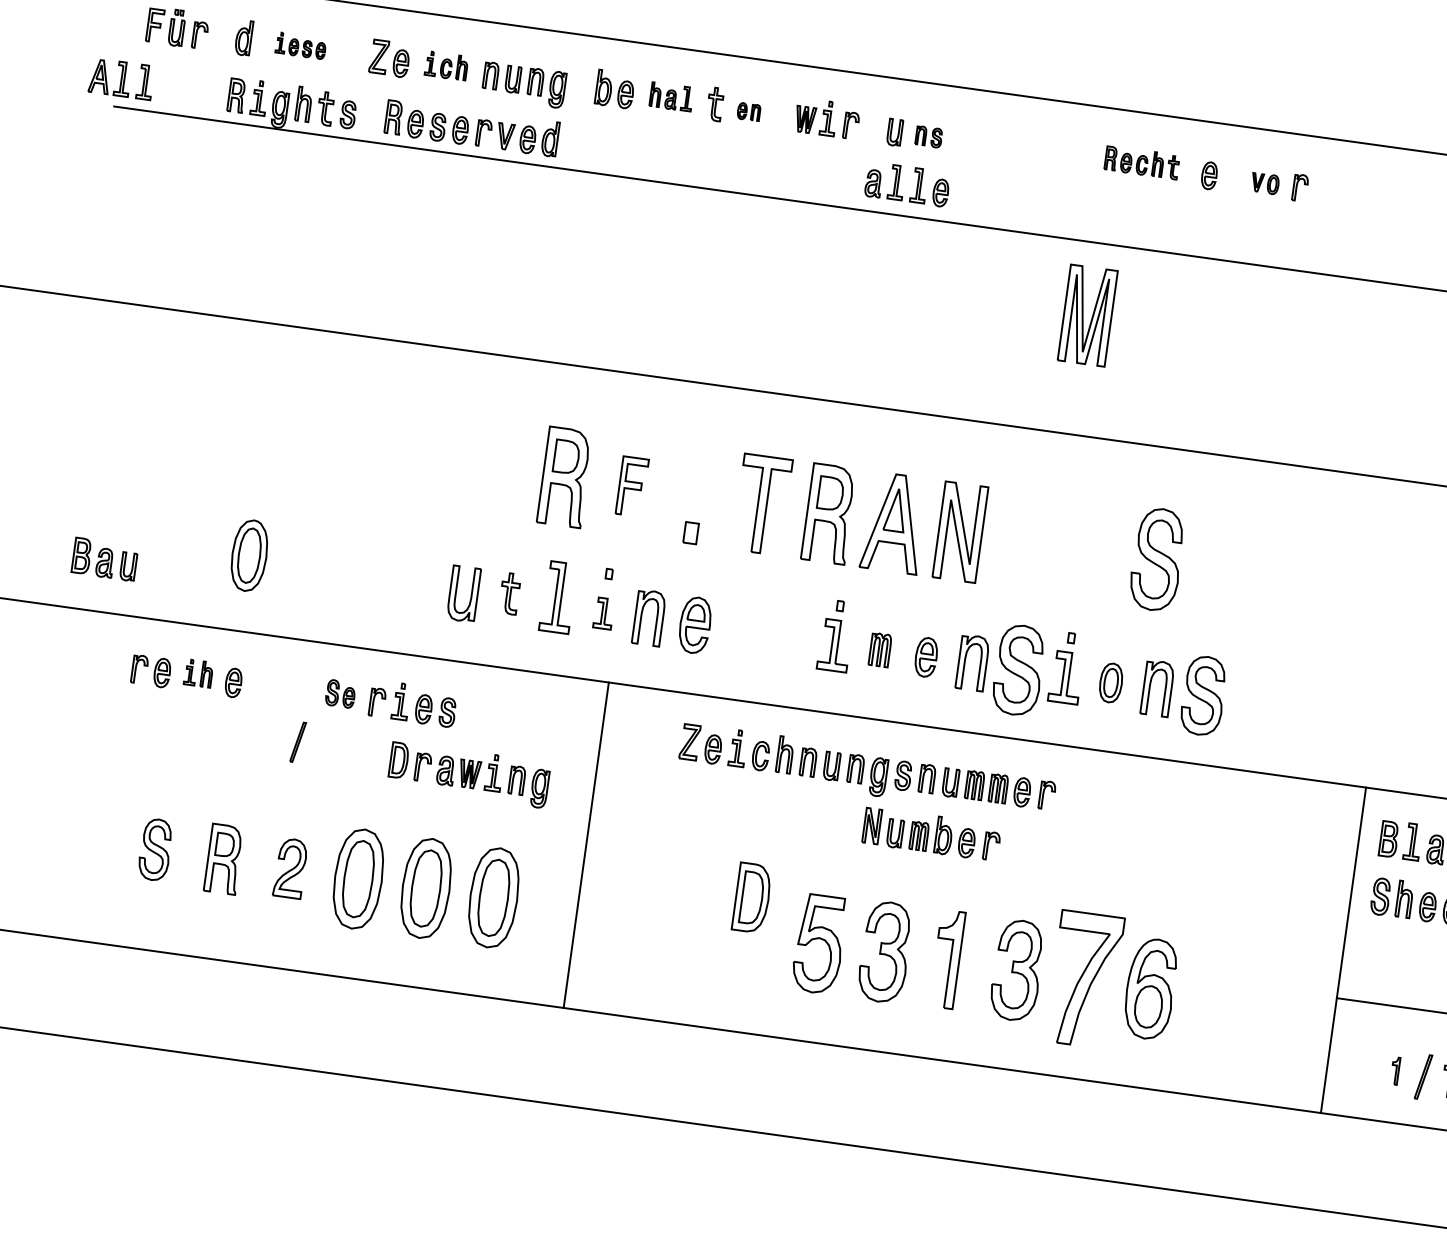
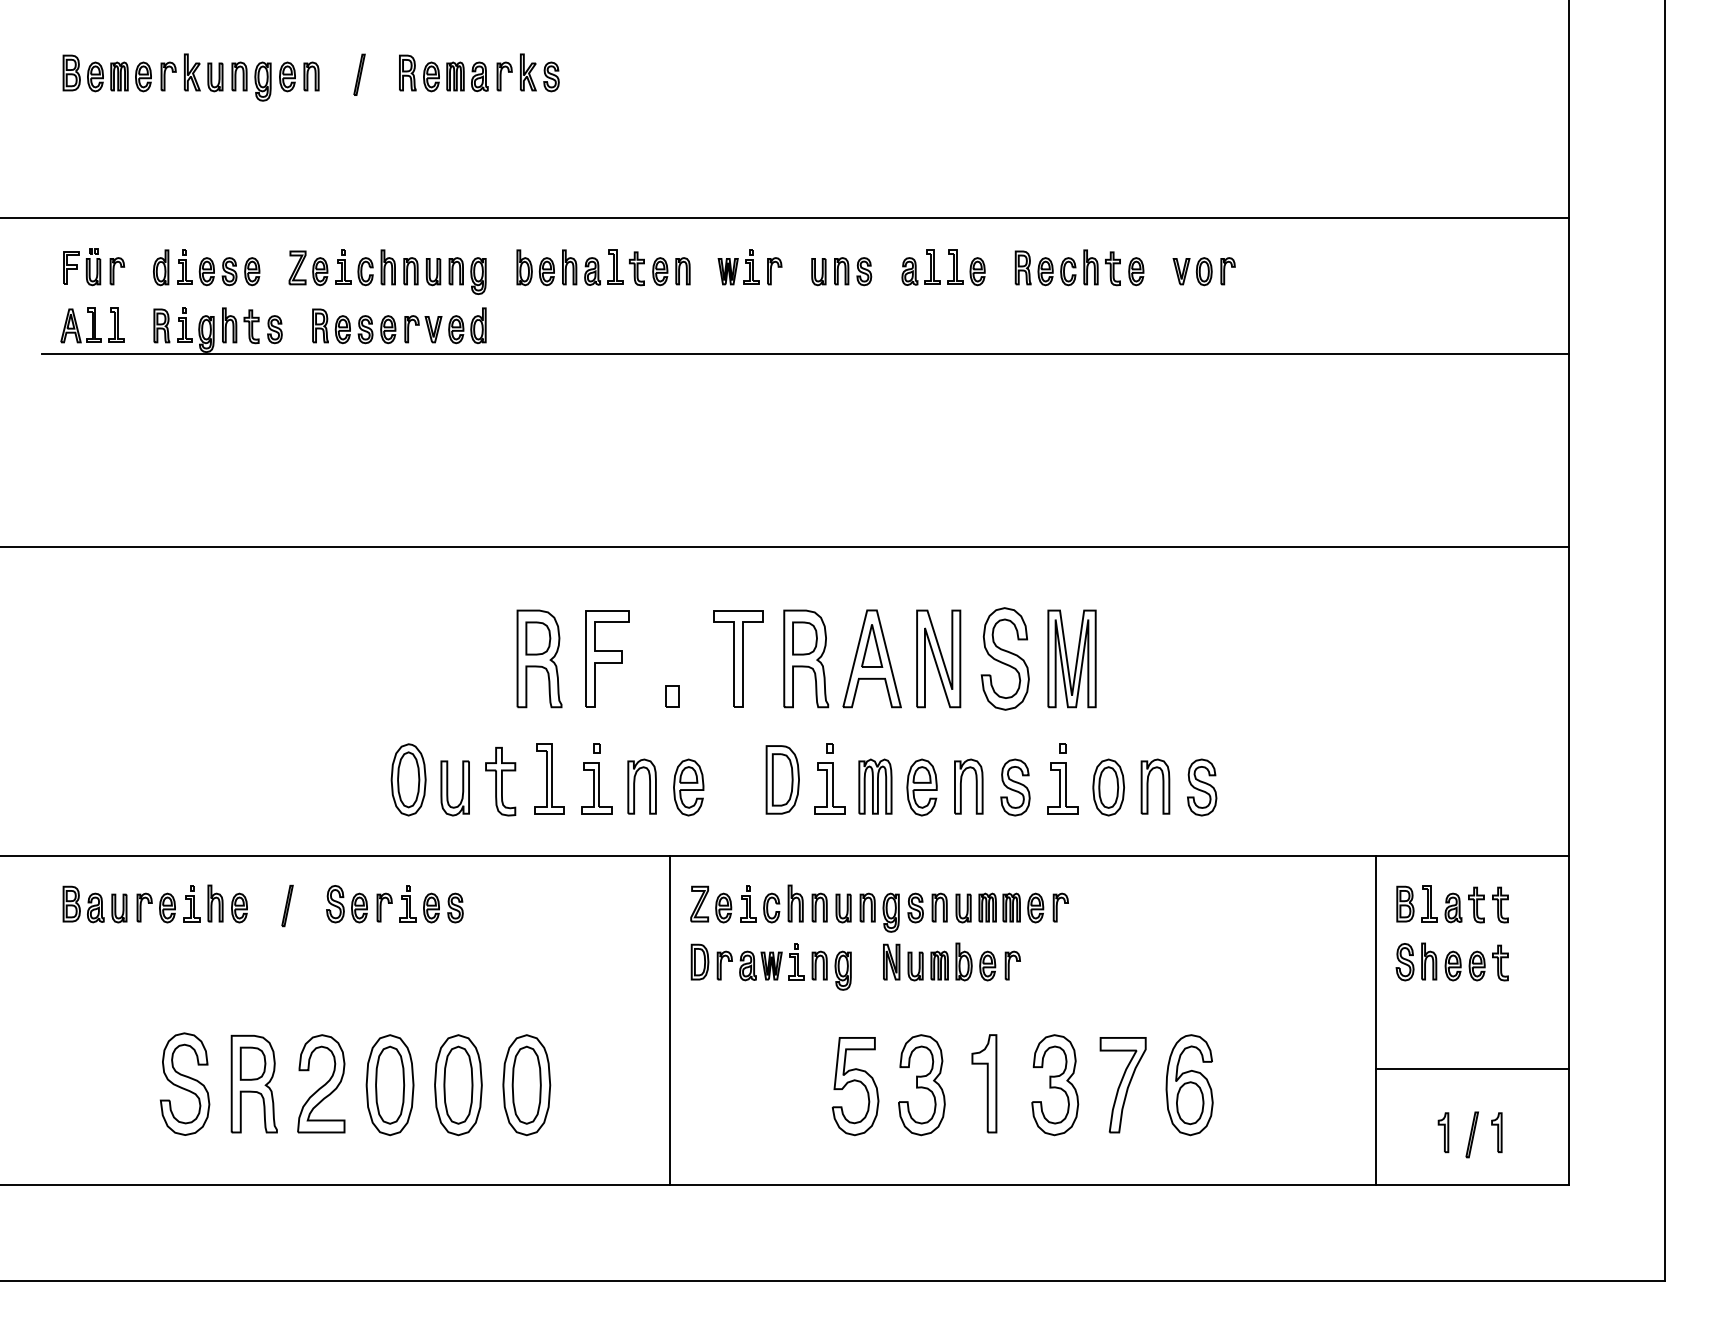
part: (300, 45) -> (218, 267), size x1.67
part: (446, 65) -> (365, 267), size x1.43
part: (121, 79) -> (92, 325), moved
part: (671, 96) -> (592, 267), size x1.43
part: (749, 111) -> (671, 271), size x1.67
part: (929, 136) -> (853, 271), size x1.43
part: (1141, 162) -> (1067, 267), size x1.43
part: (898, 183) -> (934, 267), moved
part: (1265, 183) -> (1192, 271), size x1.43
part: (1087, 315) -> (1071, 658), moved
part: (632, 486) -> (607, 658), size x1.67
part: (249, 555) -> (408, 779), moved
part: (104, 559) -> (94, 904), moved
part: (1156, 559) -> (1004, 658), moved
part: (509, 593) -> (500, 781), size x1.67
part: (603, 613) -> (596, 788), size x1.67
part: (880, 649) -> (875, 786), size x1.67
part: (925, 657) -> (921, 787), size x1.43
part: (1018, 670) -> (1015, 787), size x0.62
part: (198, 673) -> (203, 903), size x1.43
part: (1110, 682) -> (1108, 787), size x1.43
part: (340, 694) -> (346, 904), size x1.43
part: (1204, 695) -> (1202, 787), size x0.71
part: (298, 741) -> (287, 905), moved
part: (468, 774) -> (770, 966), moved
line: (586, 845) -> (670, 1020), moved
part: (155, 849) -> (184, 1083), size x1.67
part: (223, 858) -> (253, 1083), size x1.43
part: (290, 867) -> (321, 1083), size x1.67
part: (752, 897) -> (782, 779), moved
part: (1083, 980) -> (1122, 1085), size x0.71
part: (1395, 1070) -> (1443, 1132), size x1.43

